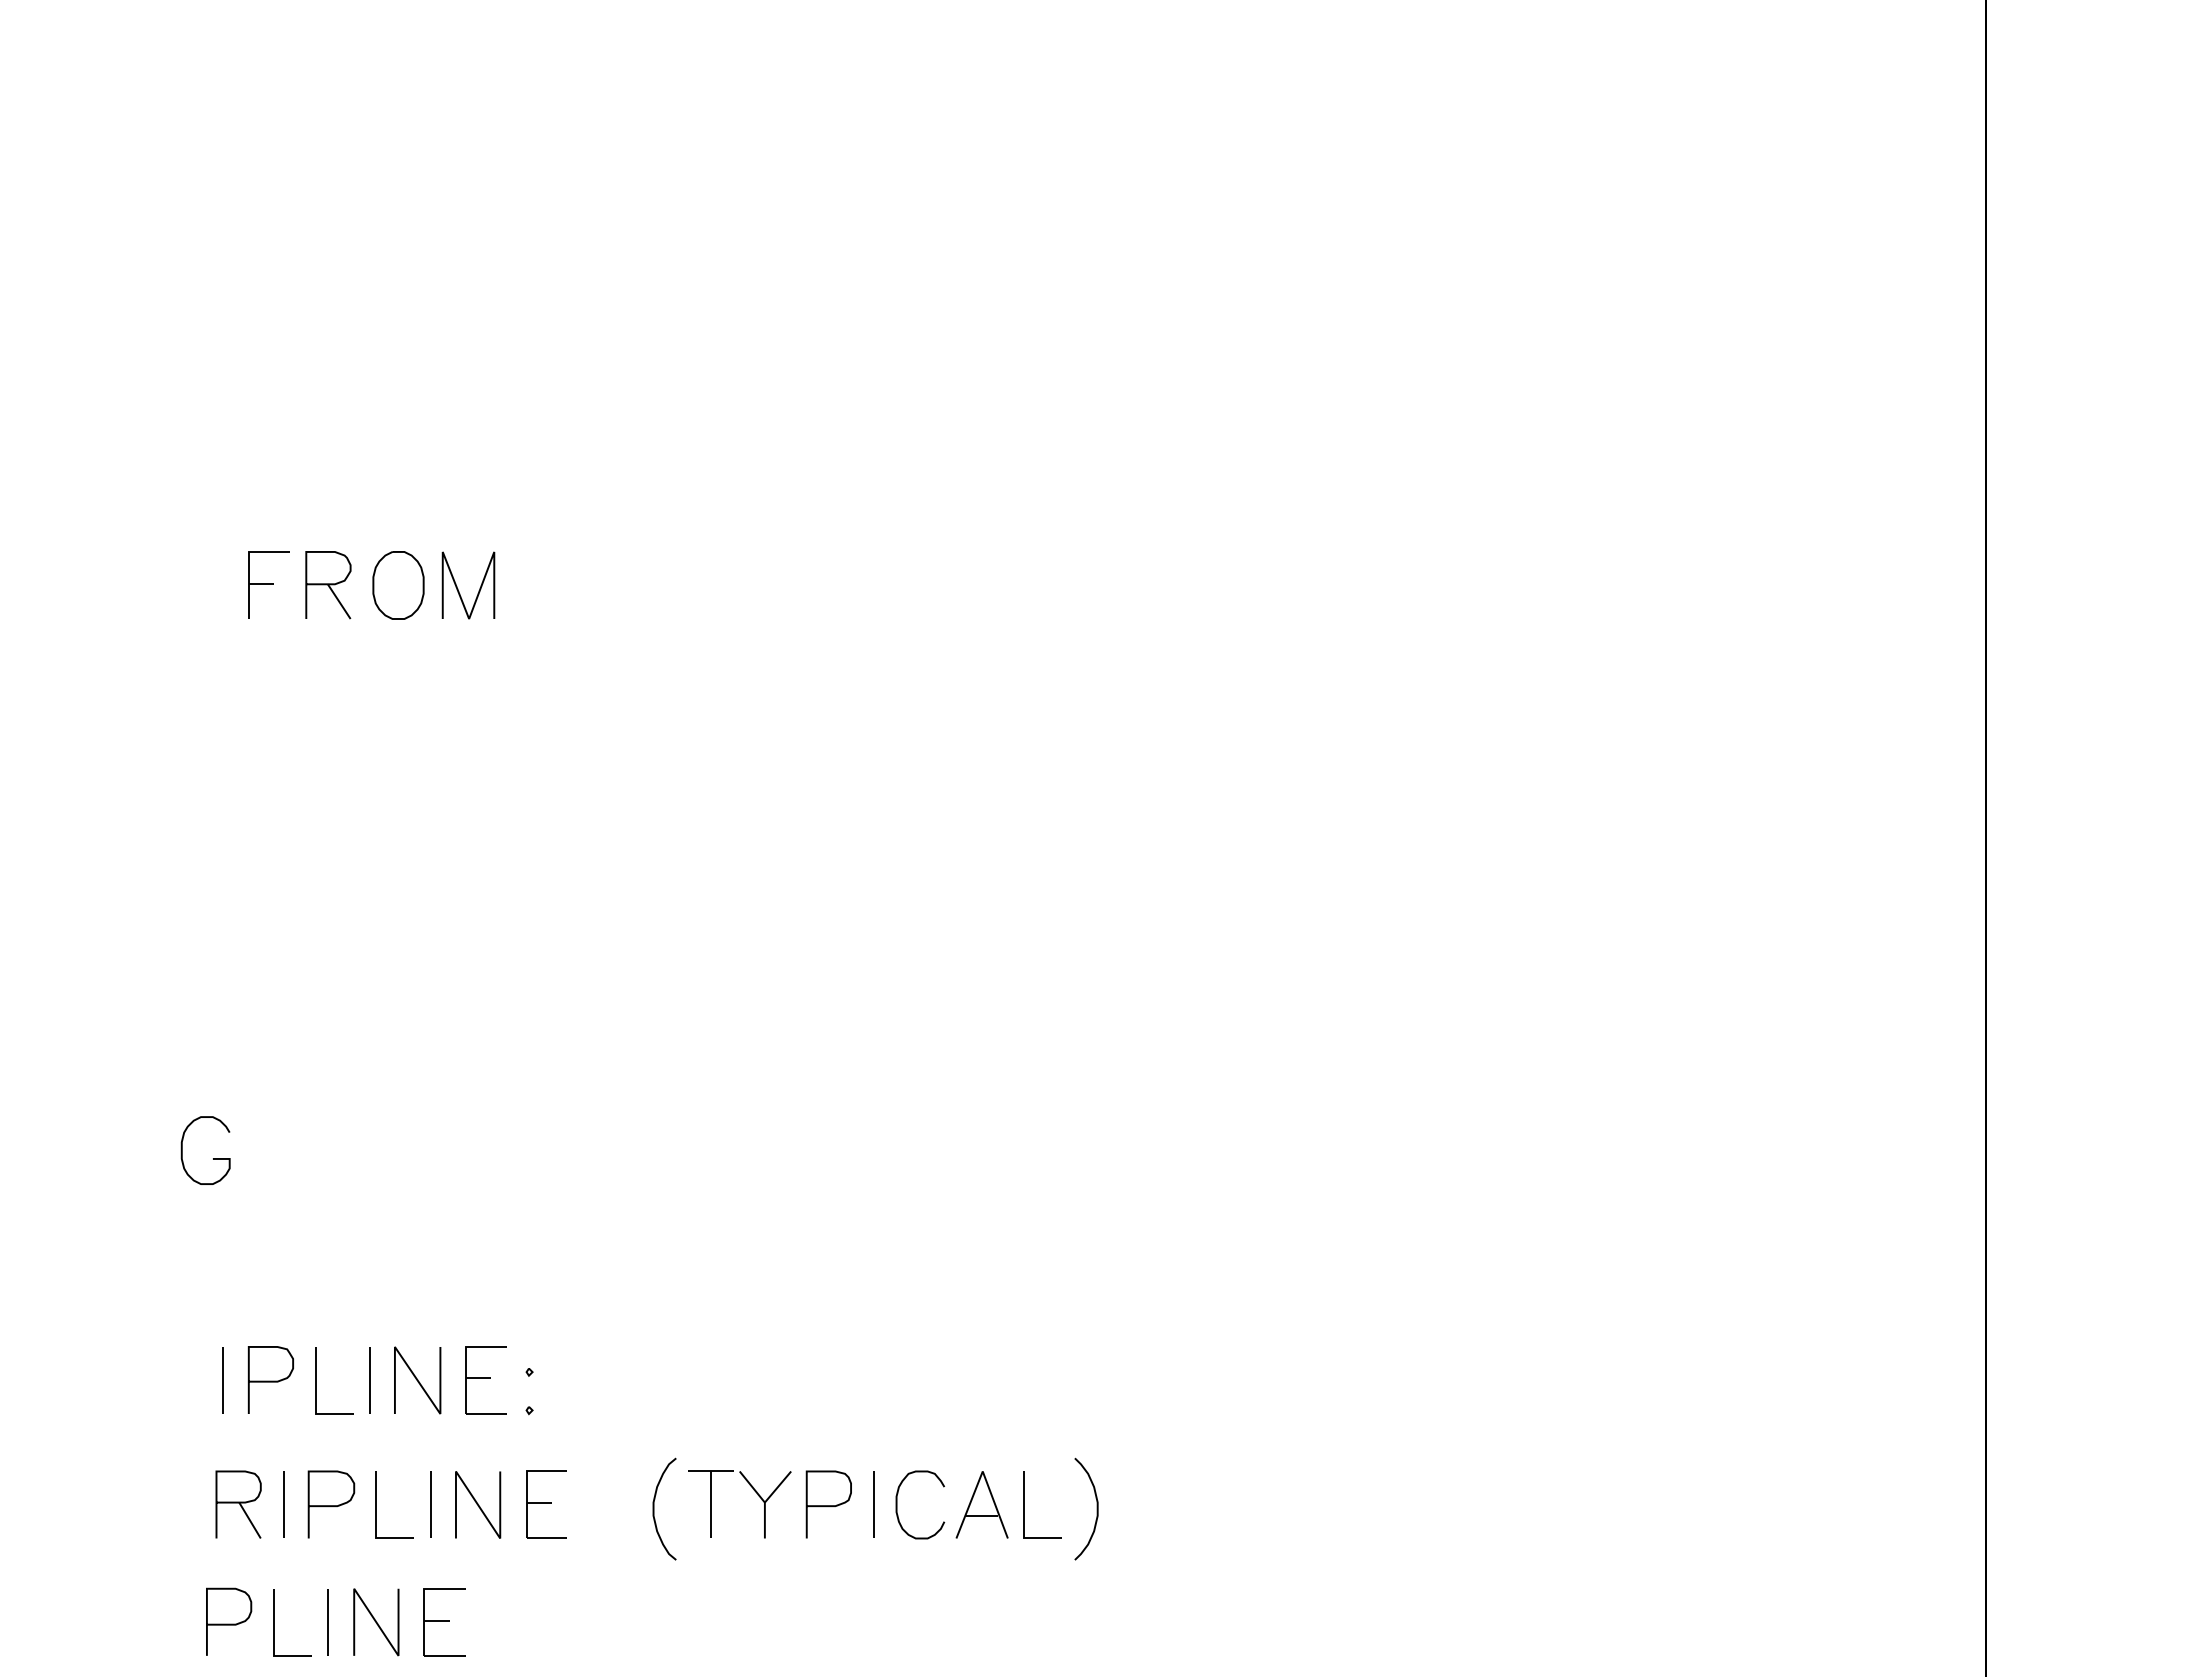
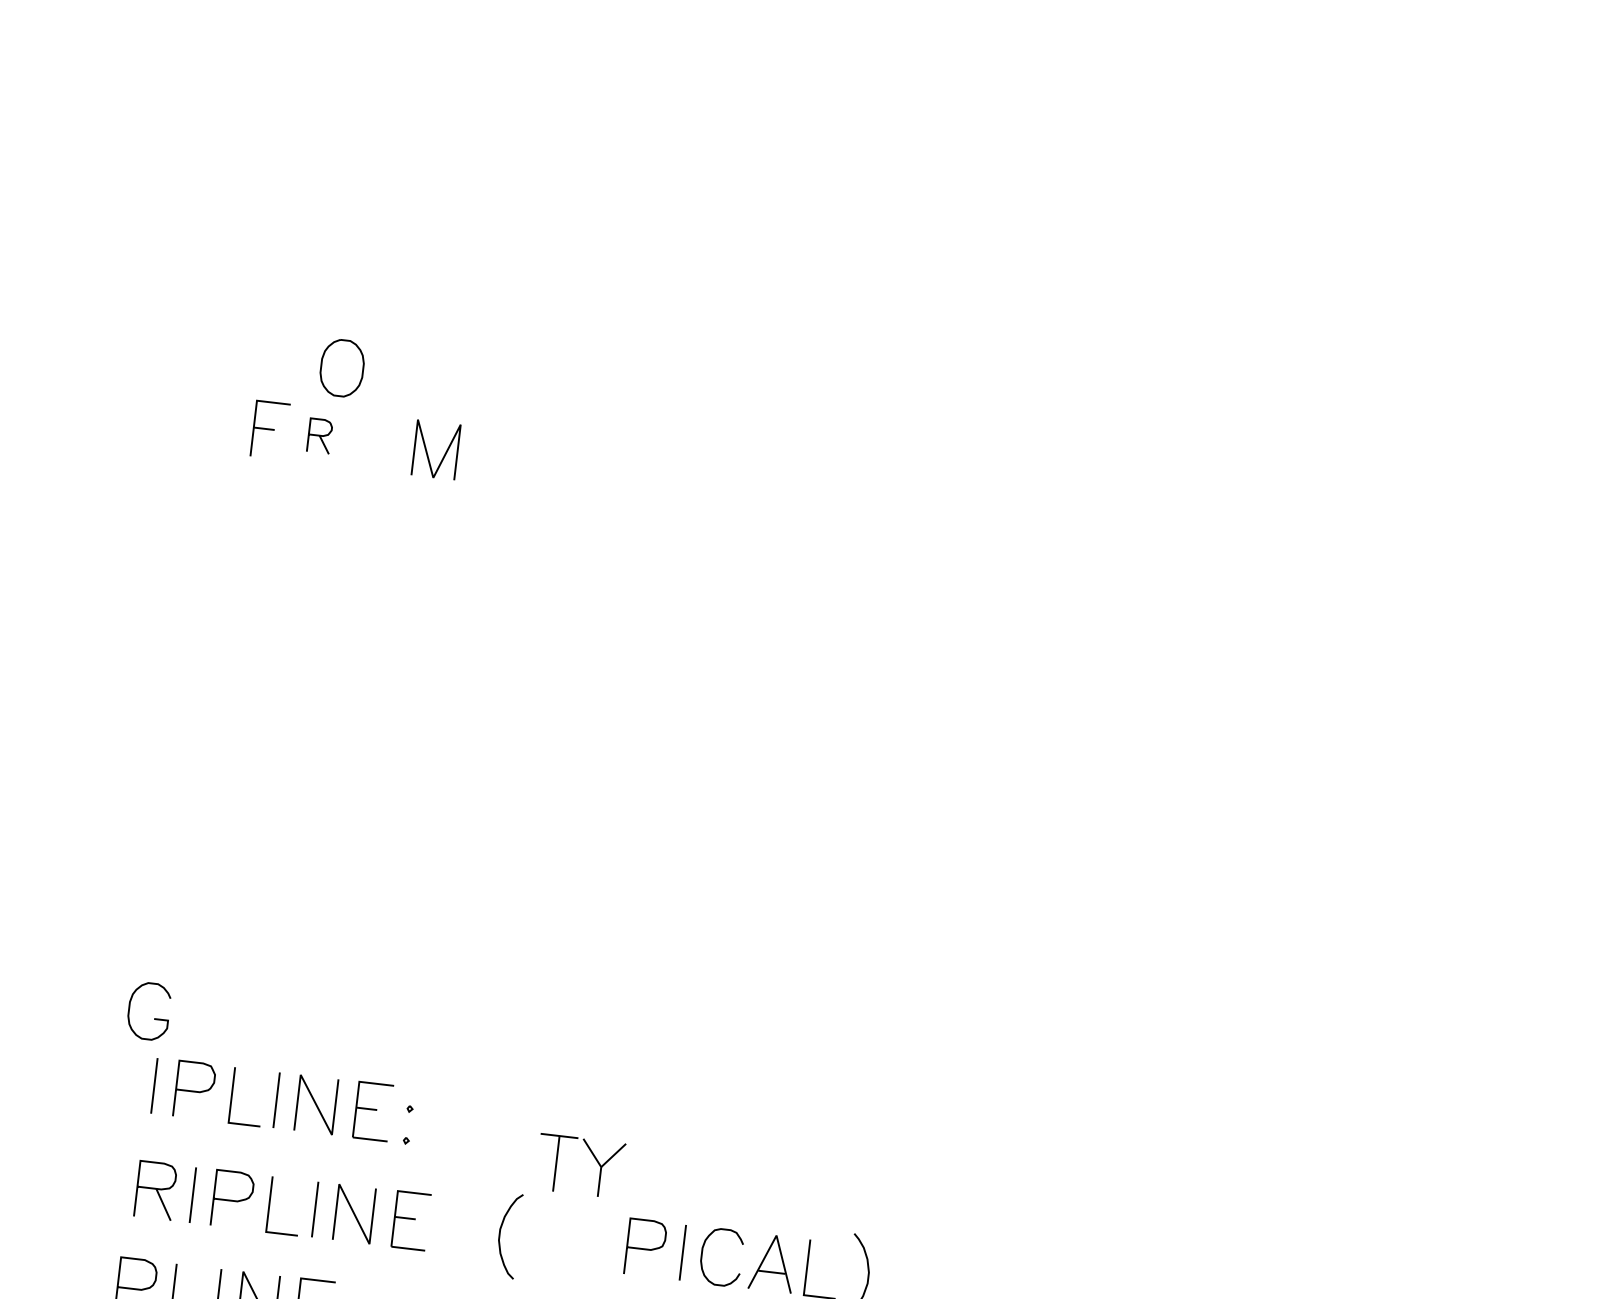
part: (328, 585) -> (319, 436), size x0.6
part: (398, 585) -> (342, 368), moved
curve: (213, 1158) -> (154, 1018), moved
part: (753, 1490) -> (592, 1155), moved

